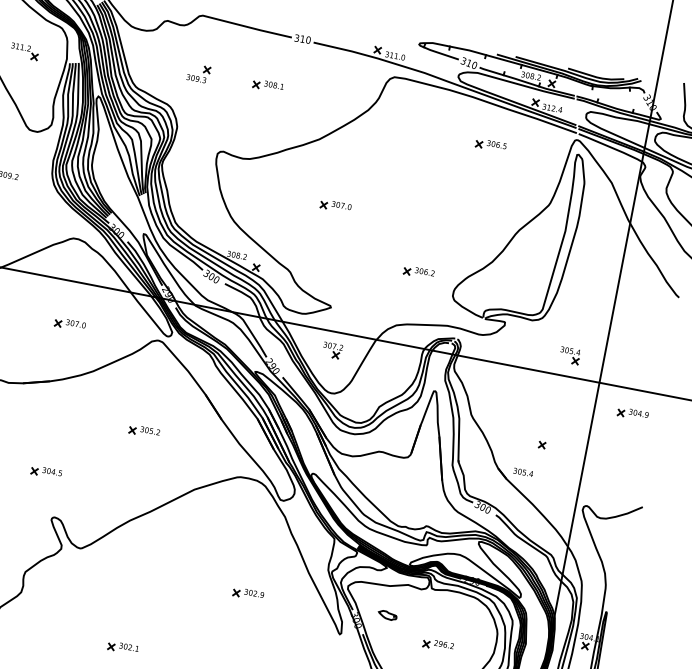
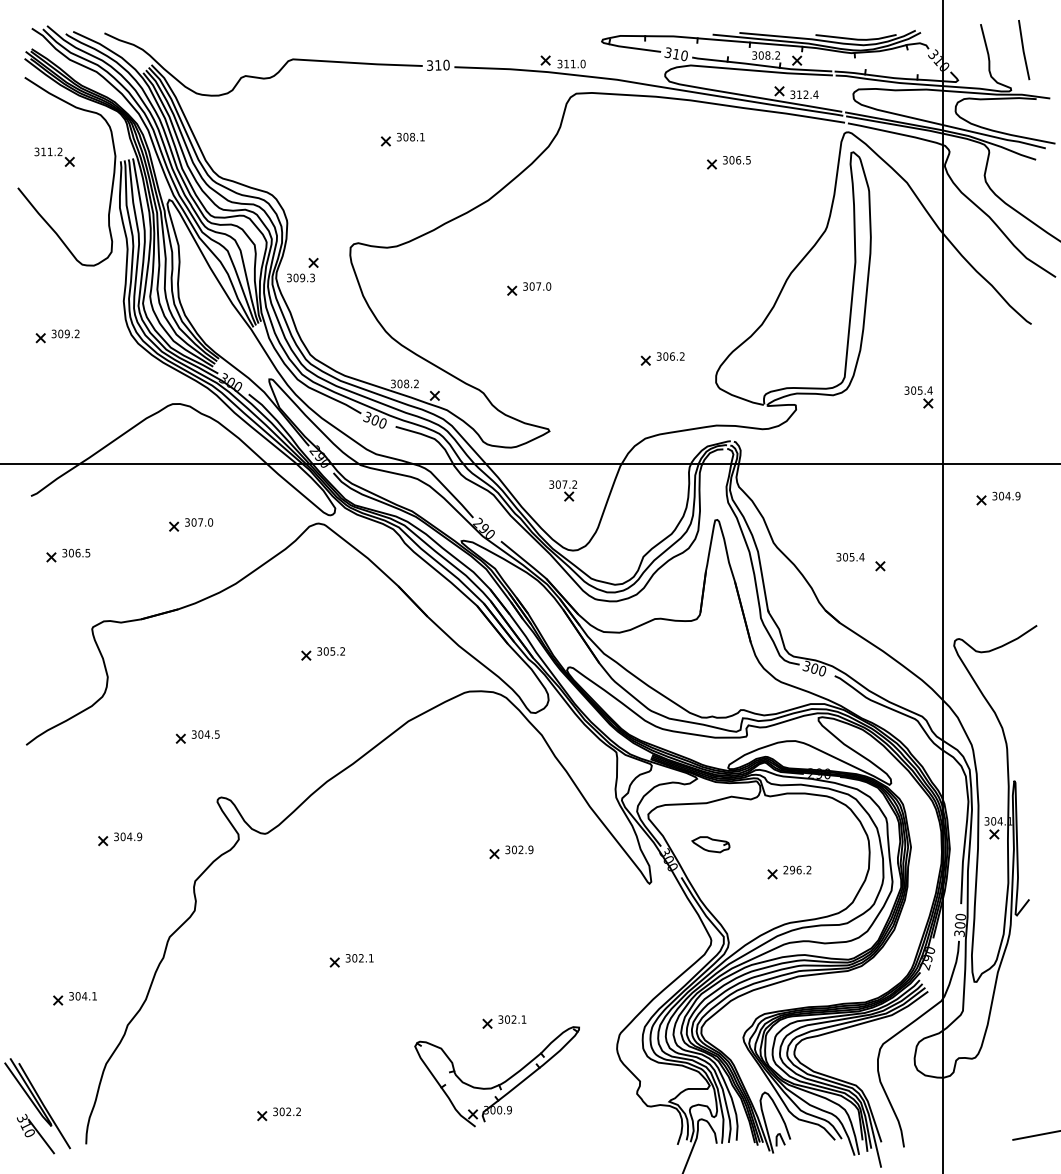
part: (198, 73) -> (302, 269), moved
part: (569, 355) -> (918, 397), moved
text: (523, 472) -> (850, 557), moved
part: (387, 615) -> (710, 844), size x1.43

